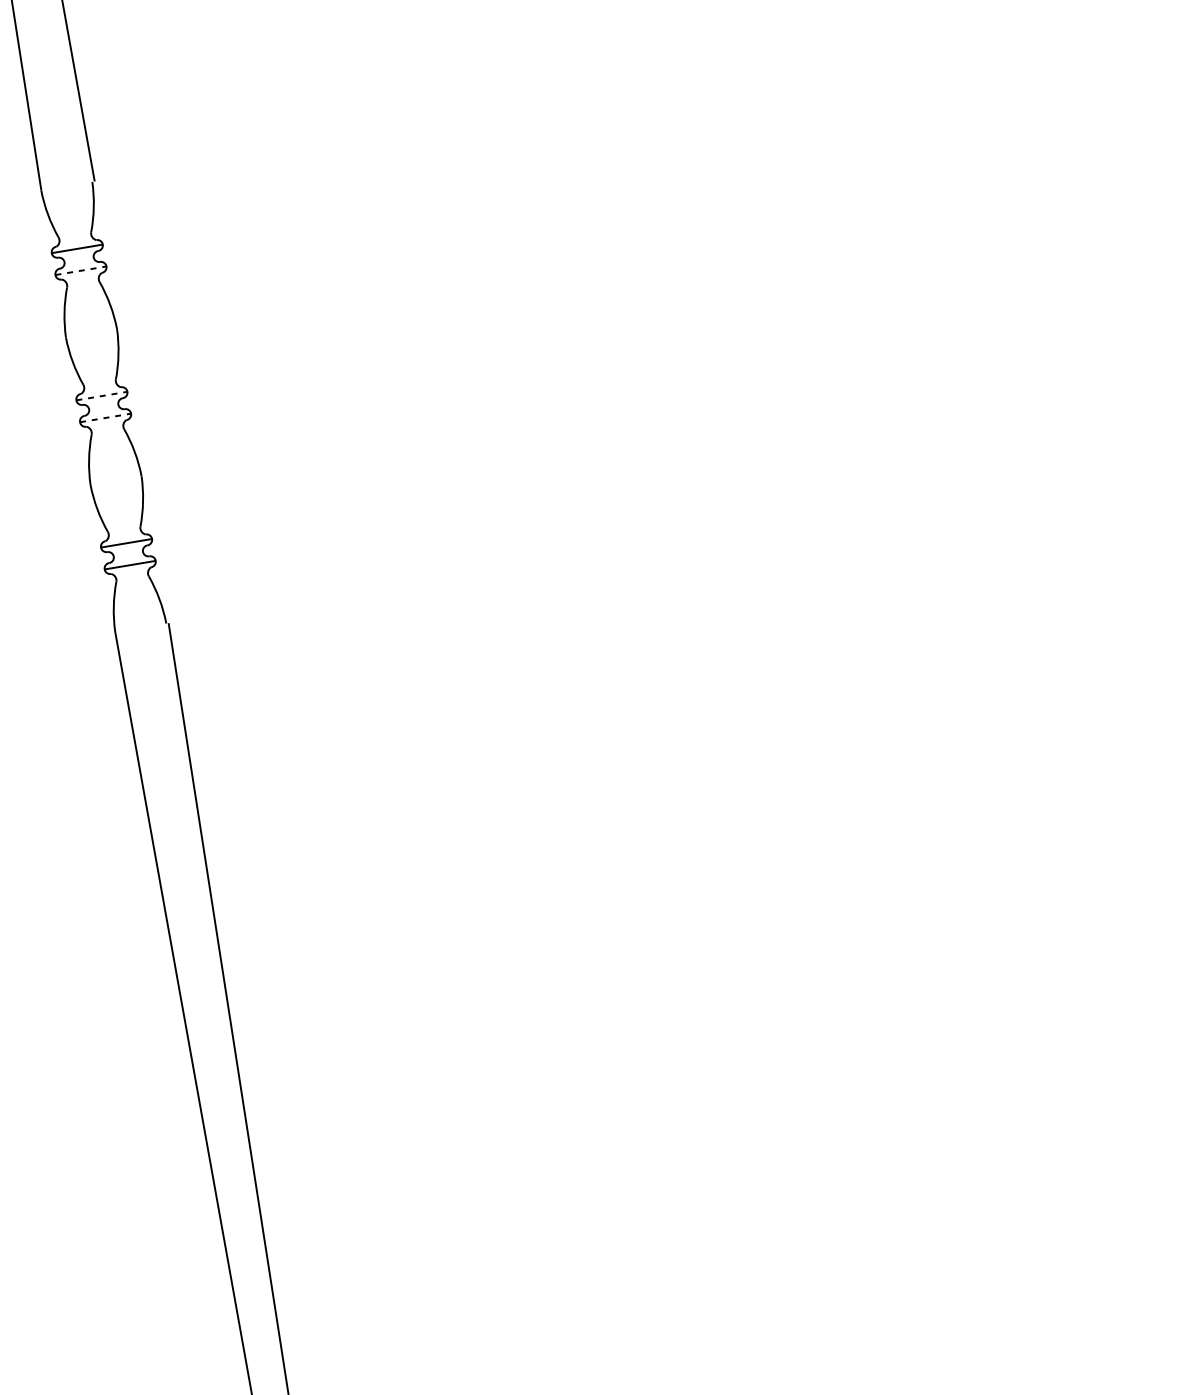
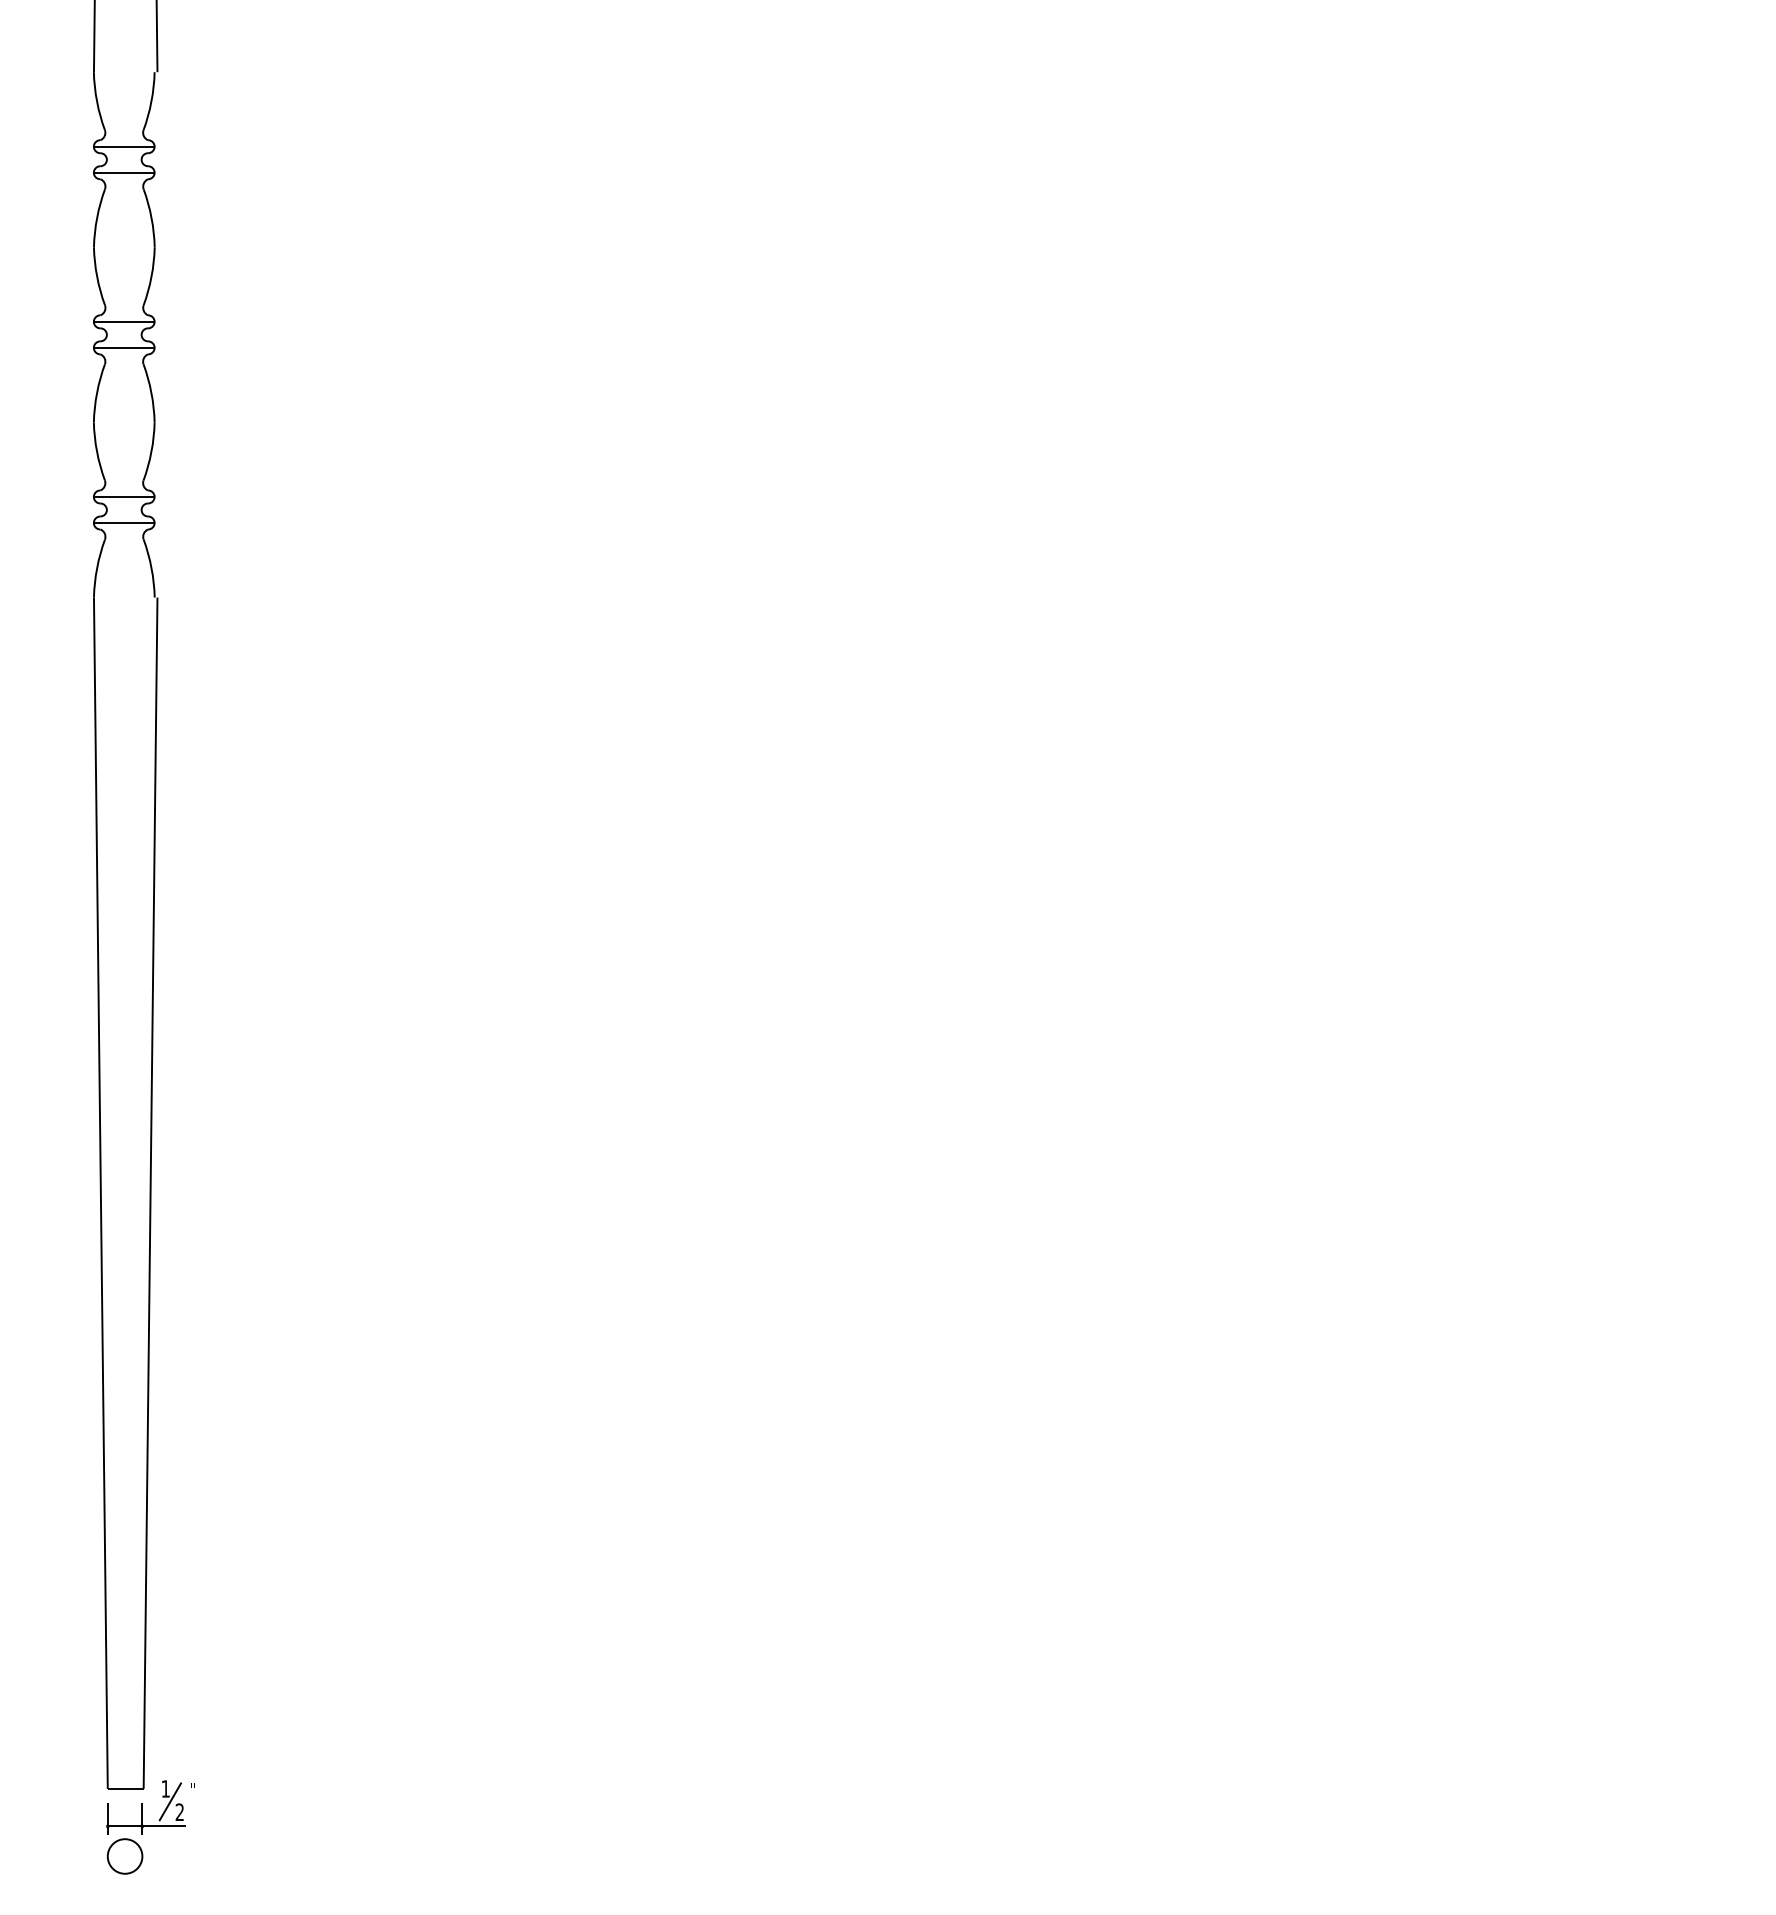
line: (81, 270) -> (124, 172), dashed -> solid
line: (102, 395) -> (124, 321), dashed -> solid
line: (105, 417) -> (124, 347), dashed -> solid

